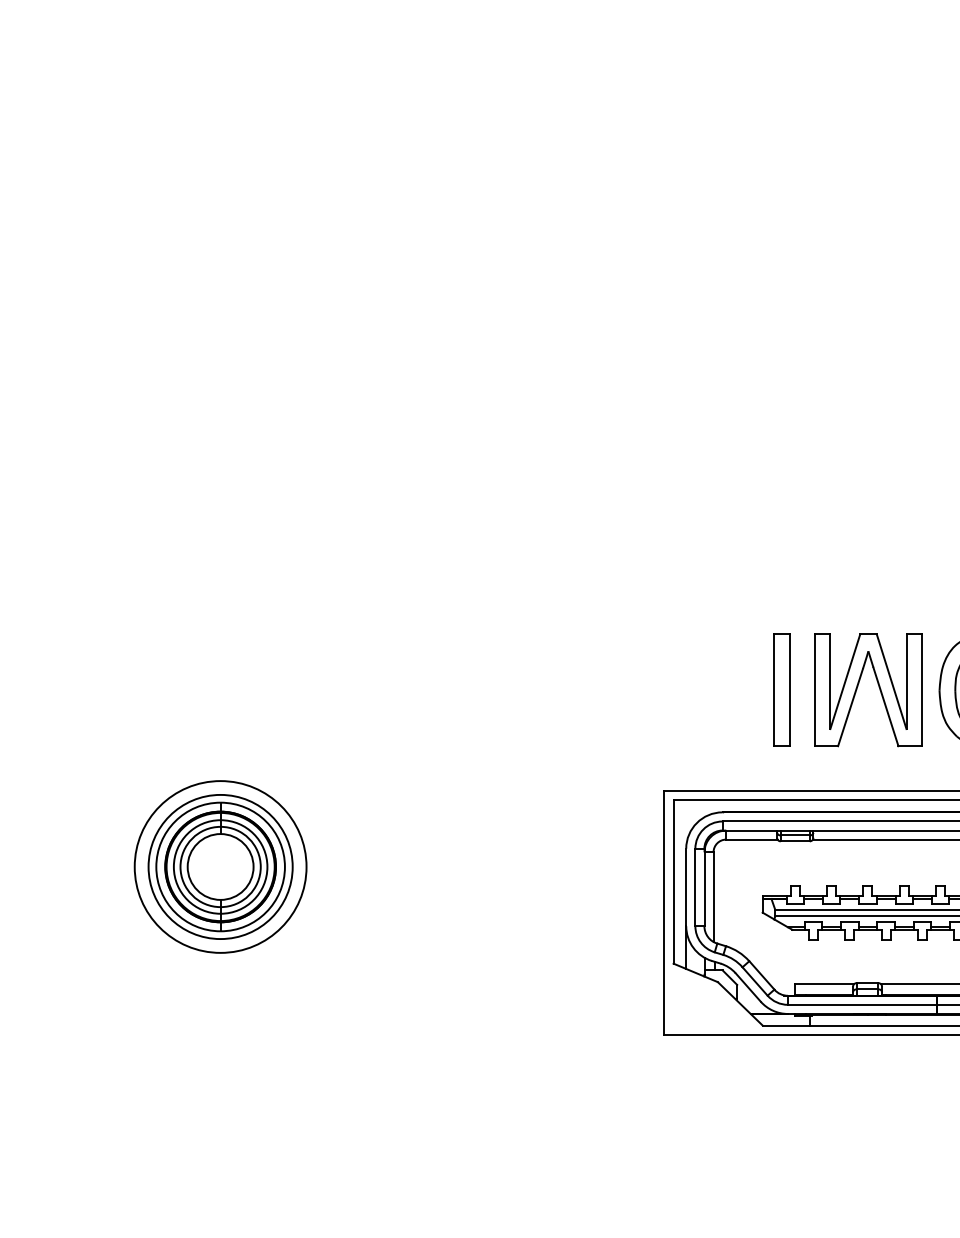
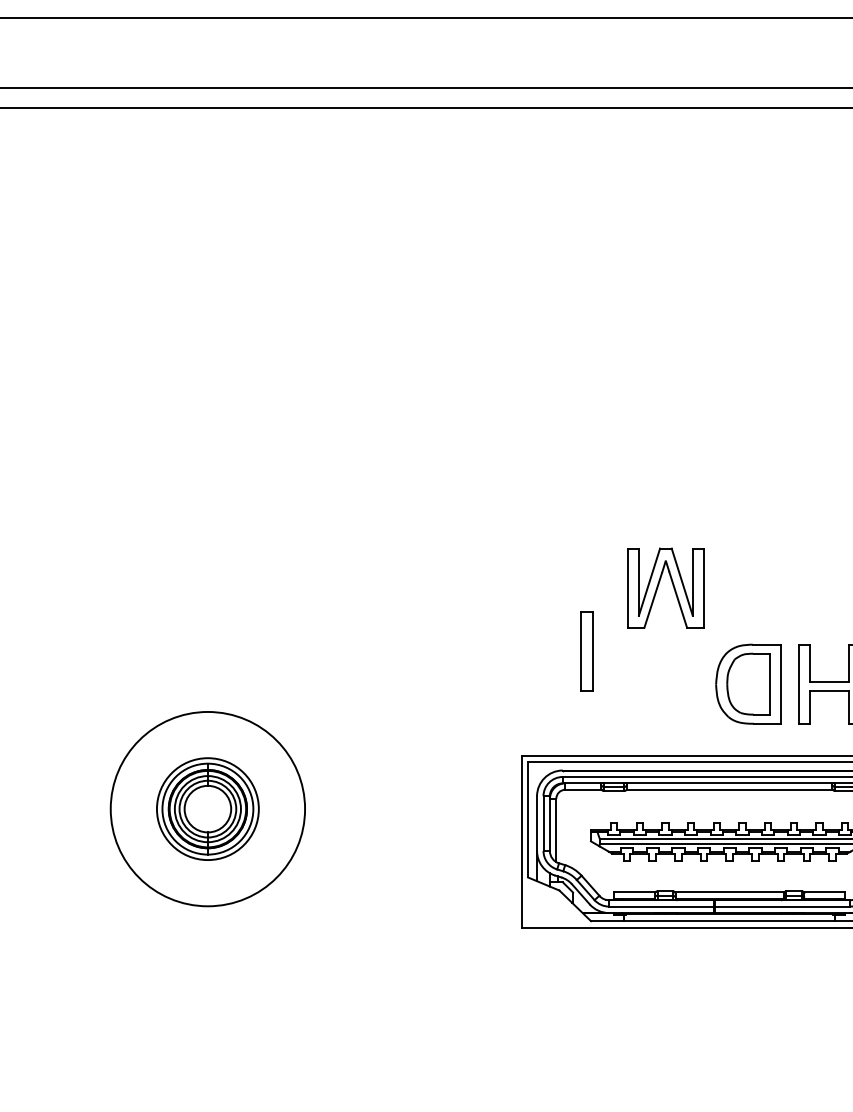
part: (859, 685) -> (659, 584), moved
part: (781, 690) -> (586, 651), moved
circle: (220, 866) -> (207, 808), size x1.6

